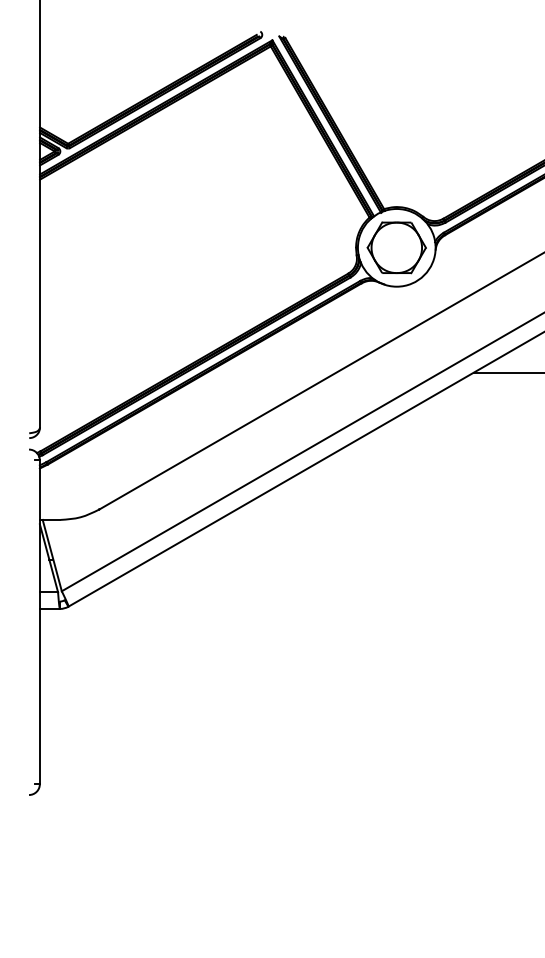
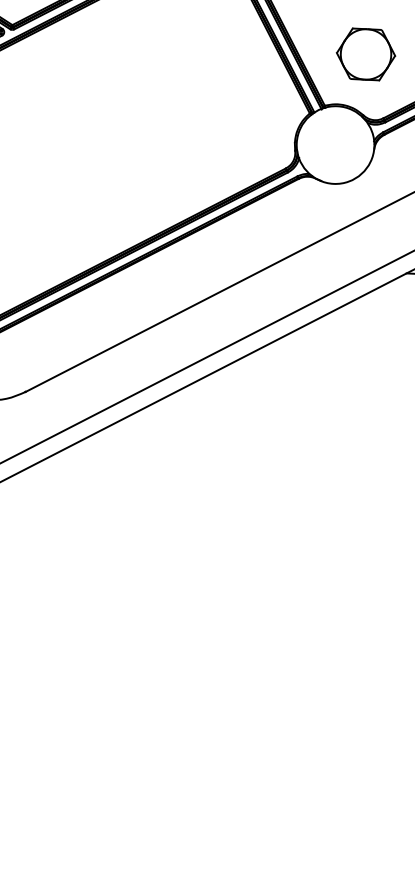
part: (396, 247) -> (365, 54), moved

